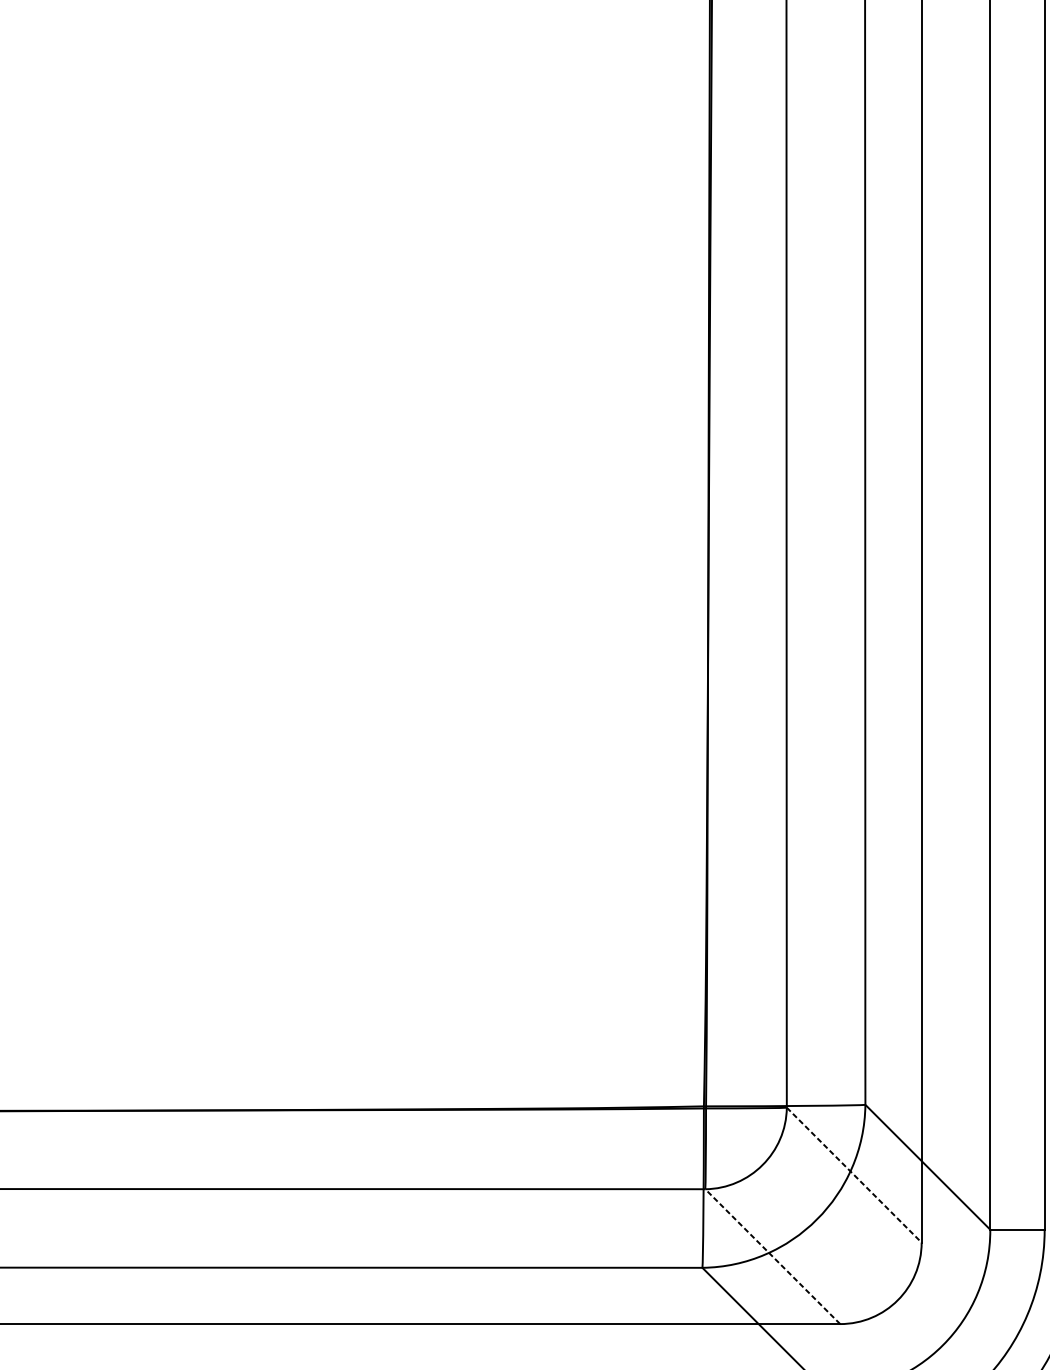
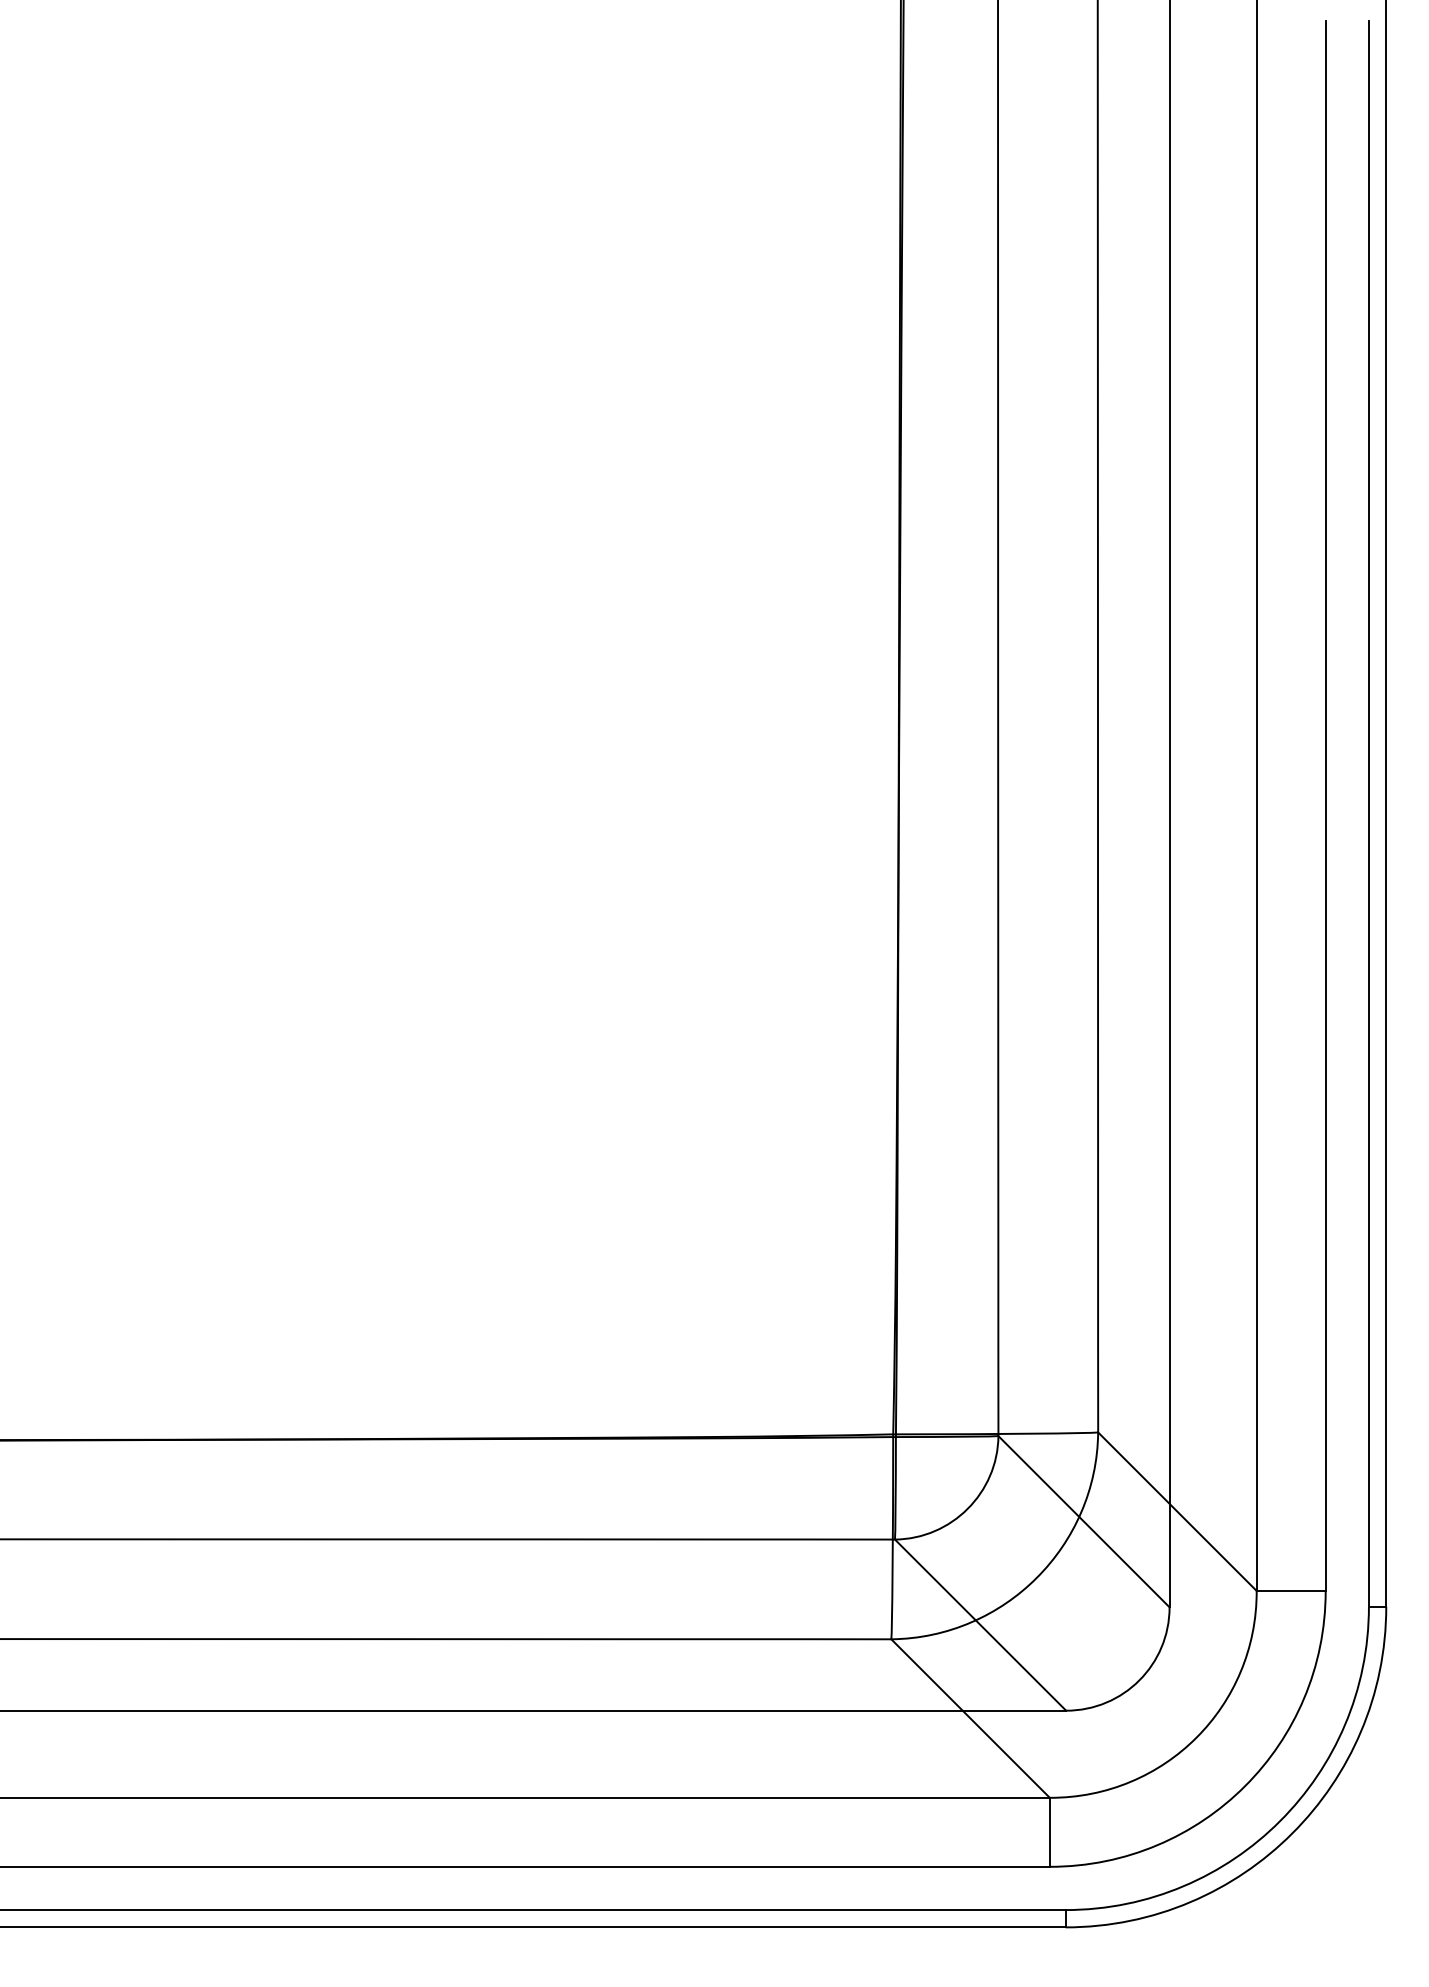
line: (854, 1175) -> (1084, 1522), dashed -> solid
line: (772, 1256) -> (980, 1624), dashed -> solid

